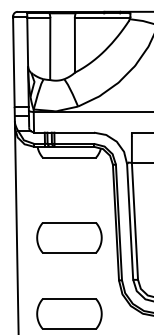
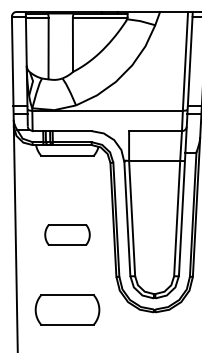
part: (69, 237) -> (67, 234), size x0.7

